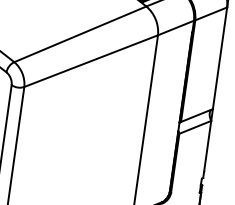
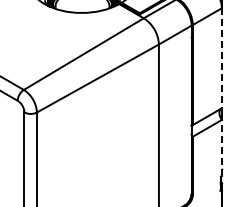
line: (219, 58) -> (221, 58), solid -> dashed
line: (206, 148) -> (221, 147), solid -> dashed

